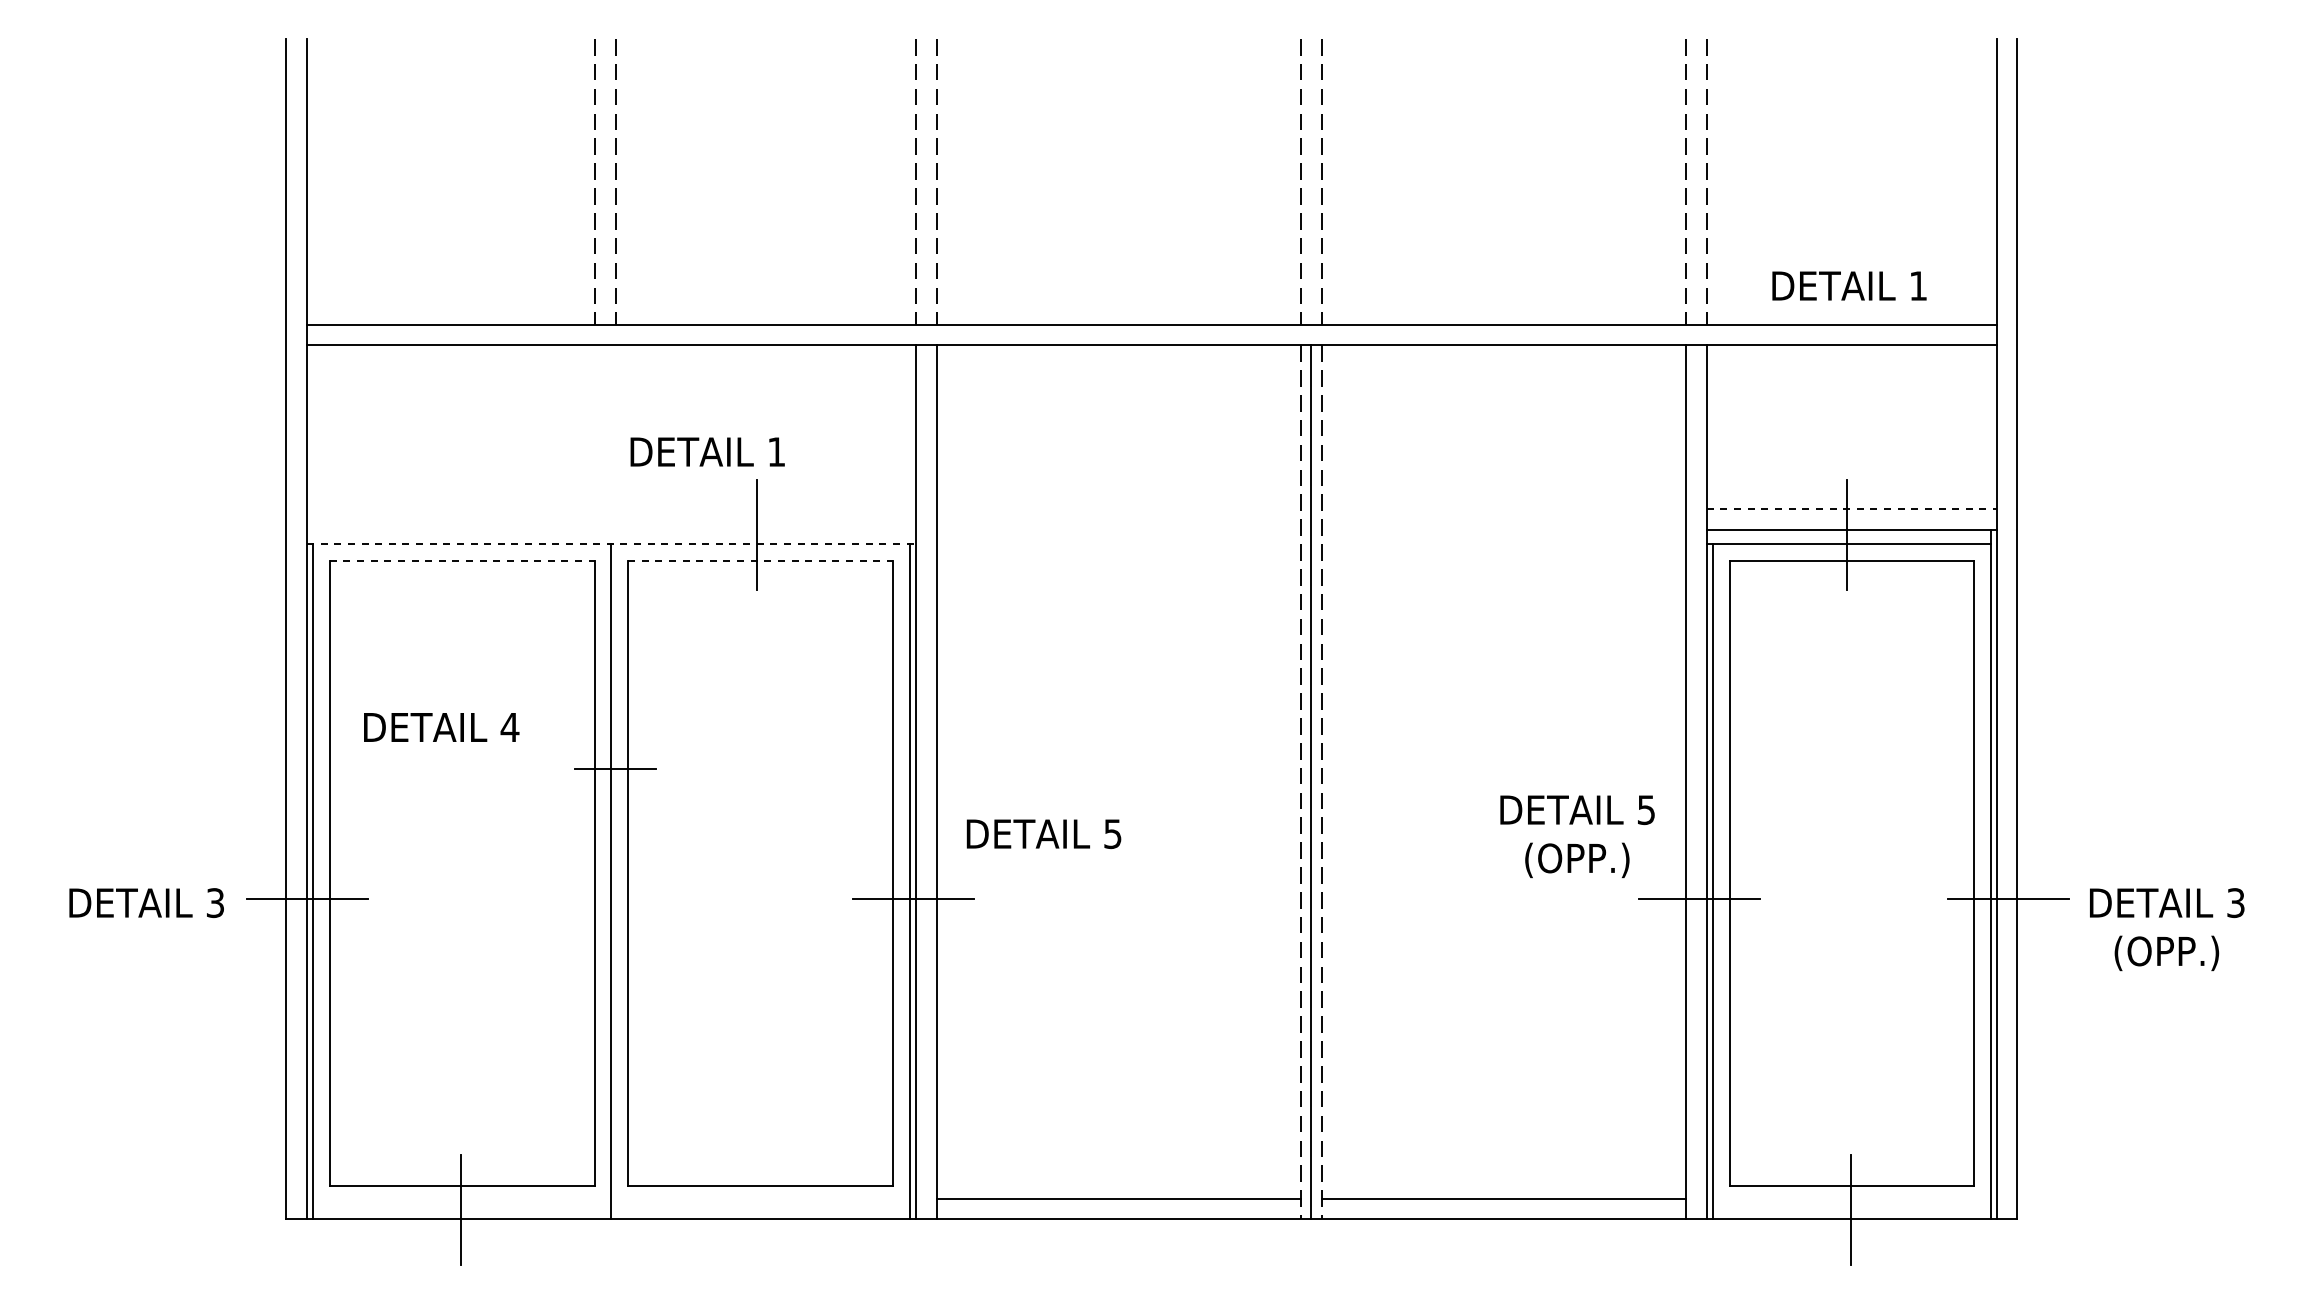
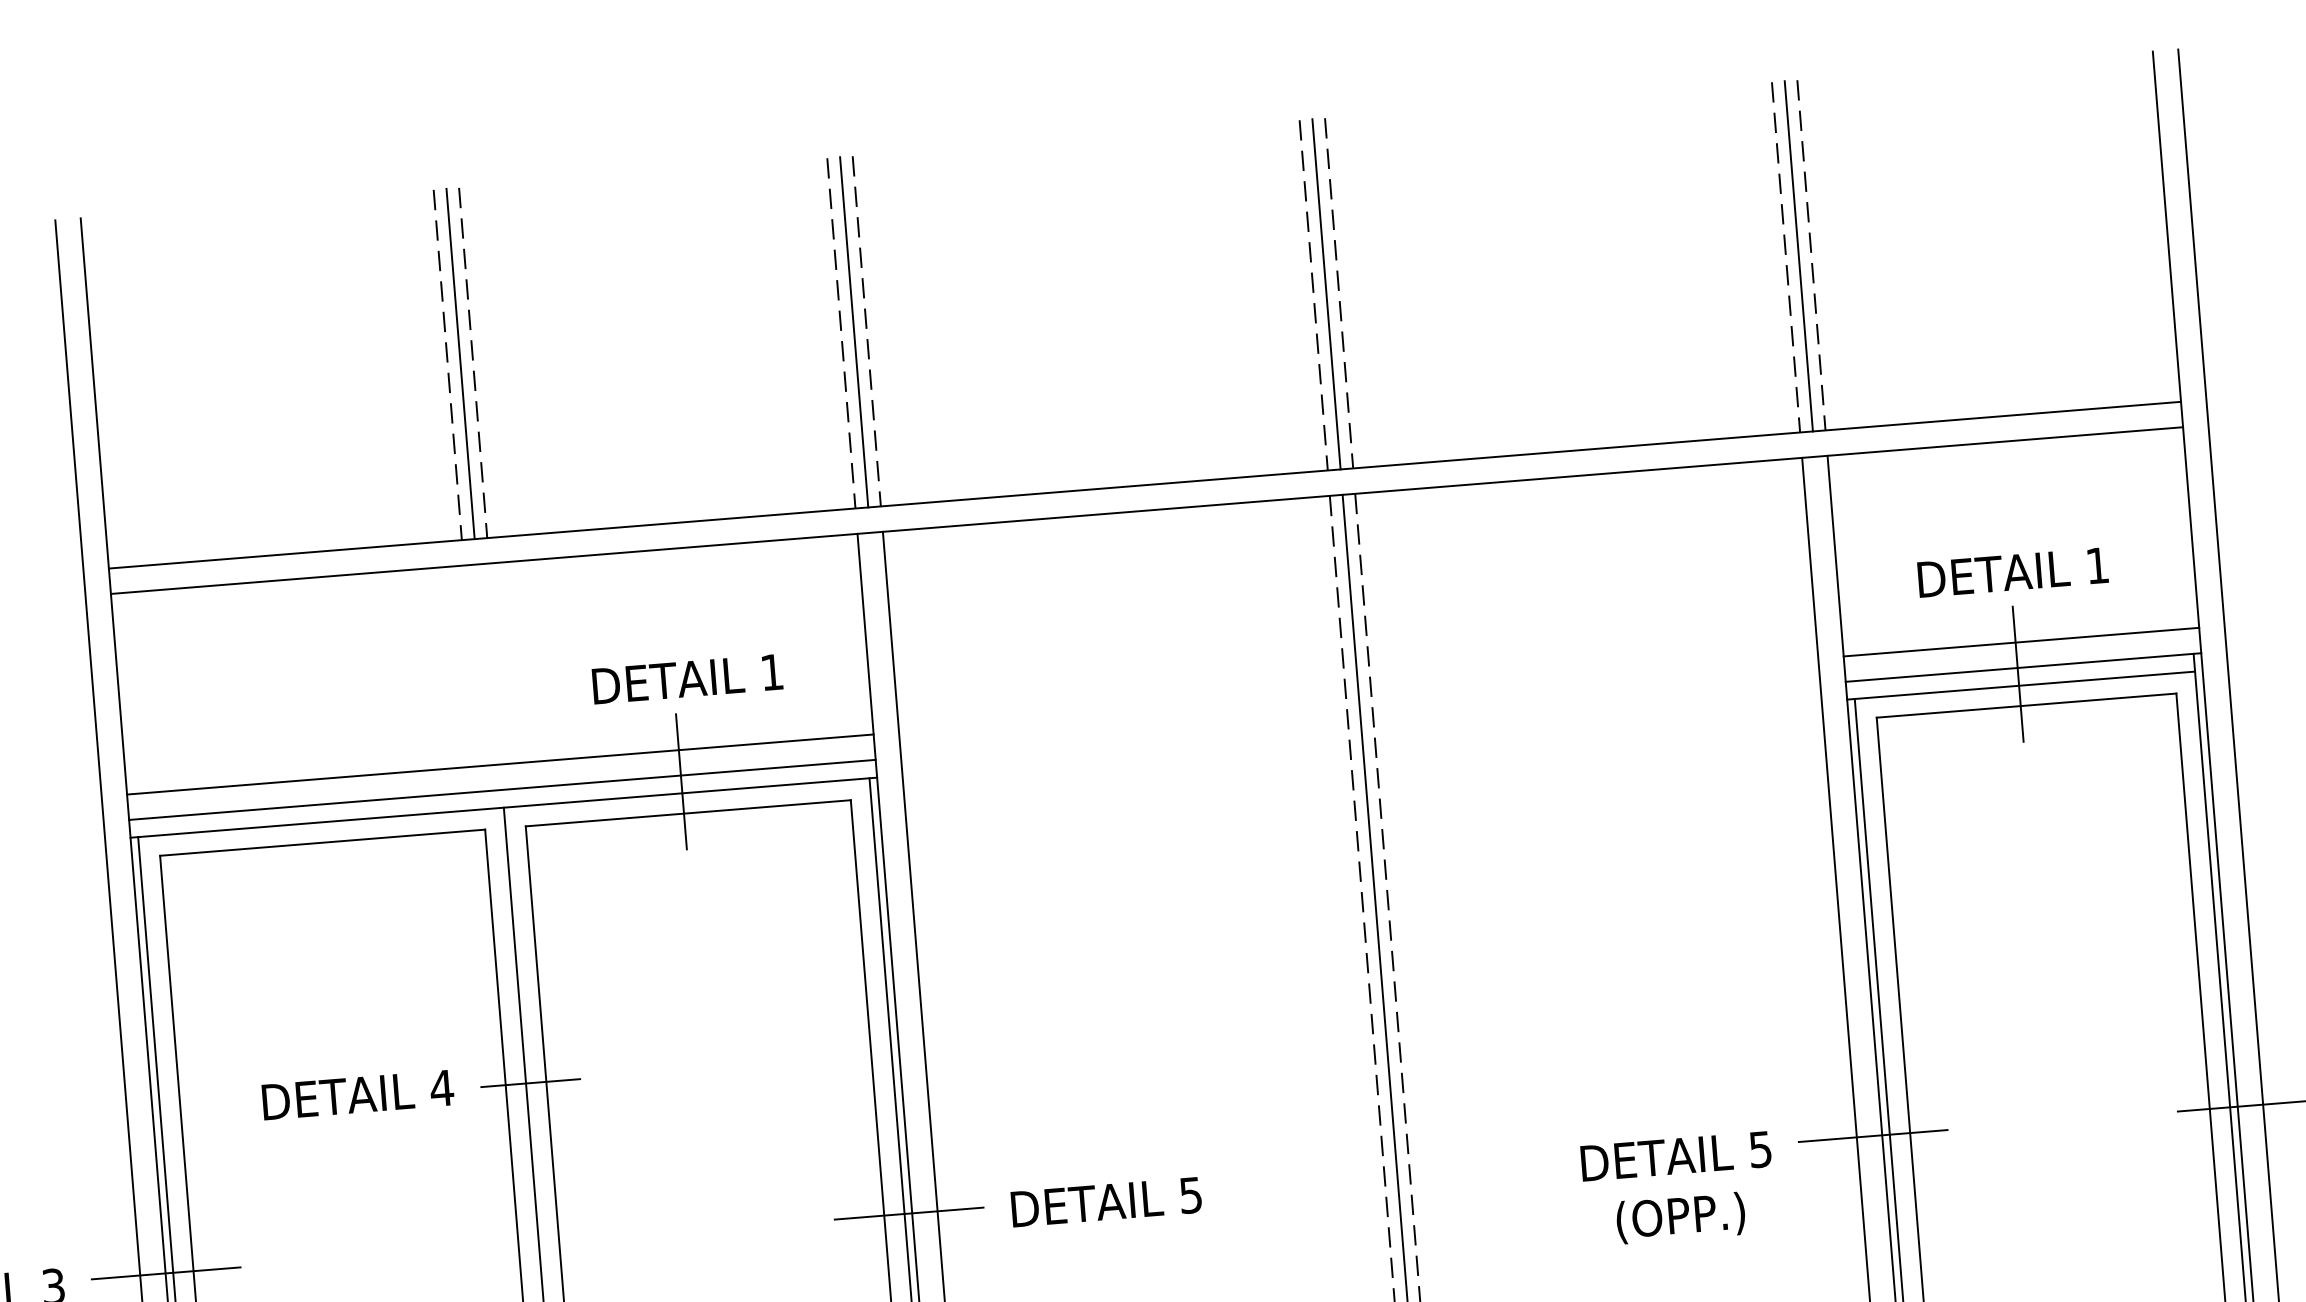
line: (605, 181) -> (460, 363), added
line: (926, 181) -> (854, 331), added
line: (1311, 181) -> (1326, 293), added
line: (1696, 181) -> (1798, 255), added
text: (1849, 285) -> (2012, 571), moved
text: (707, 451) -> (687, 678), moved
line: (611, 508) -> (500, 763), added
line: (1851, 508) -> (2021, 641), dashed -> solid
line: (611, 529) -> (502, 789), added
line: (611, 544) -> (503, 808), dashed -> solid
line: (462, 560) -> (322, 842), dashed -> solid
line: (760, 560) -> (688, 813), dashed -> solid
text: (441, 727) -> (357, 1095), moved
text: (1043, 833) -> (1105, 1201), moved
text: (1577, 836) -> (1678, 1188), moved

